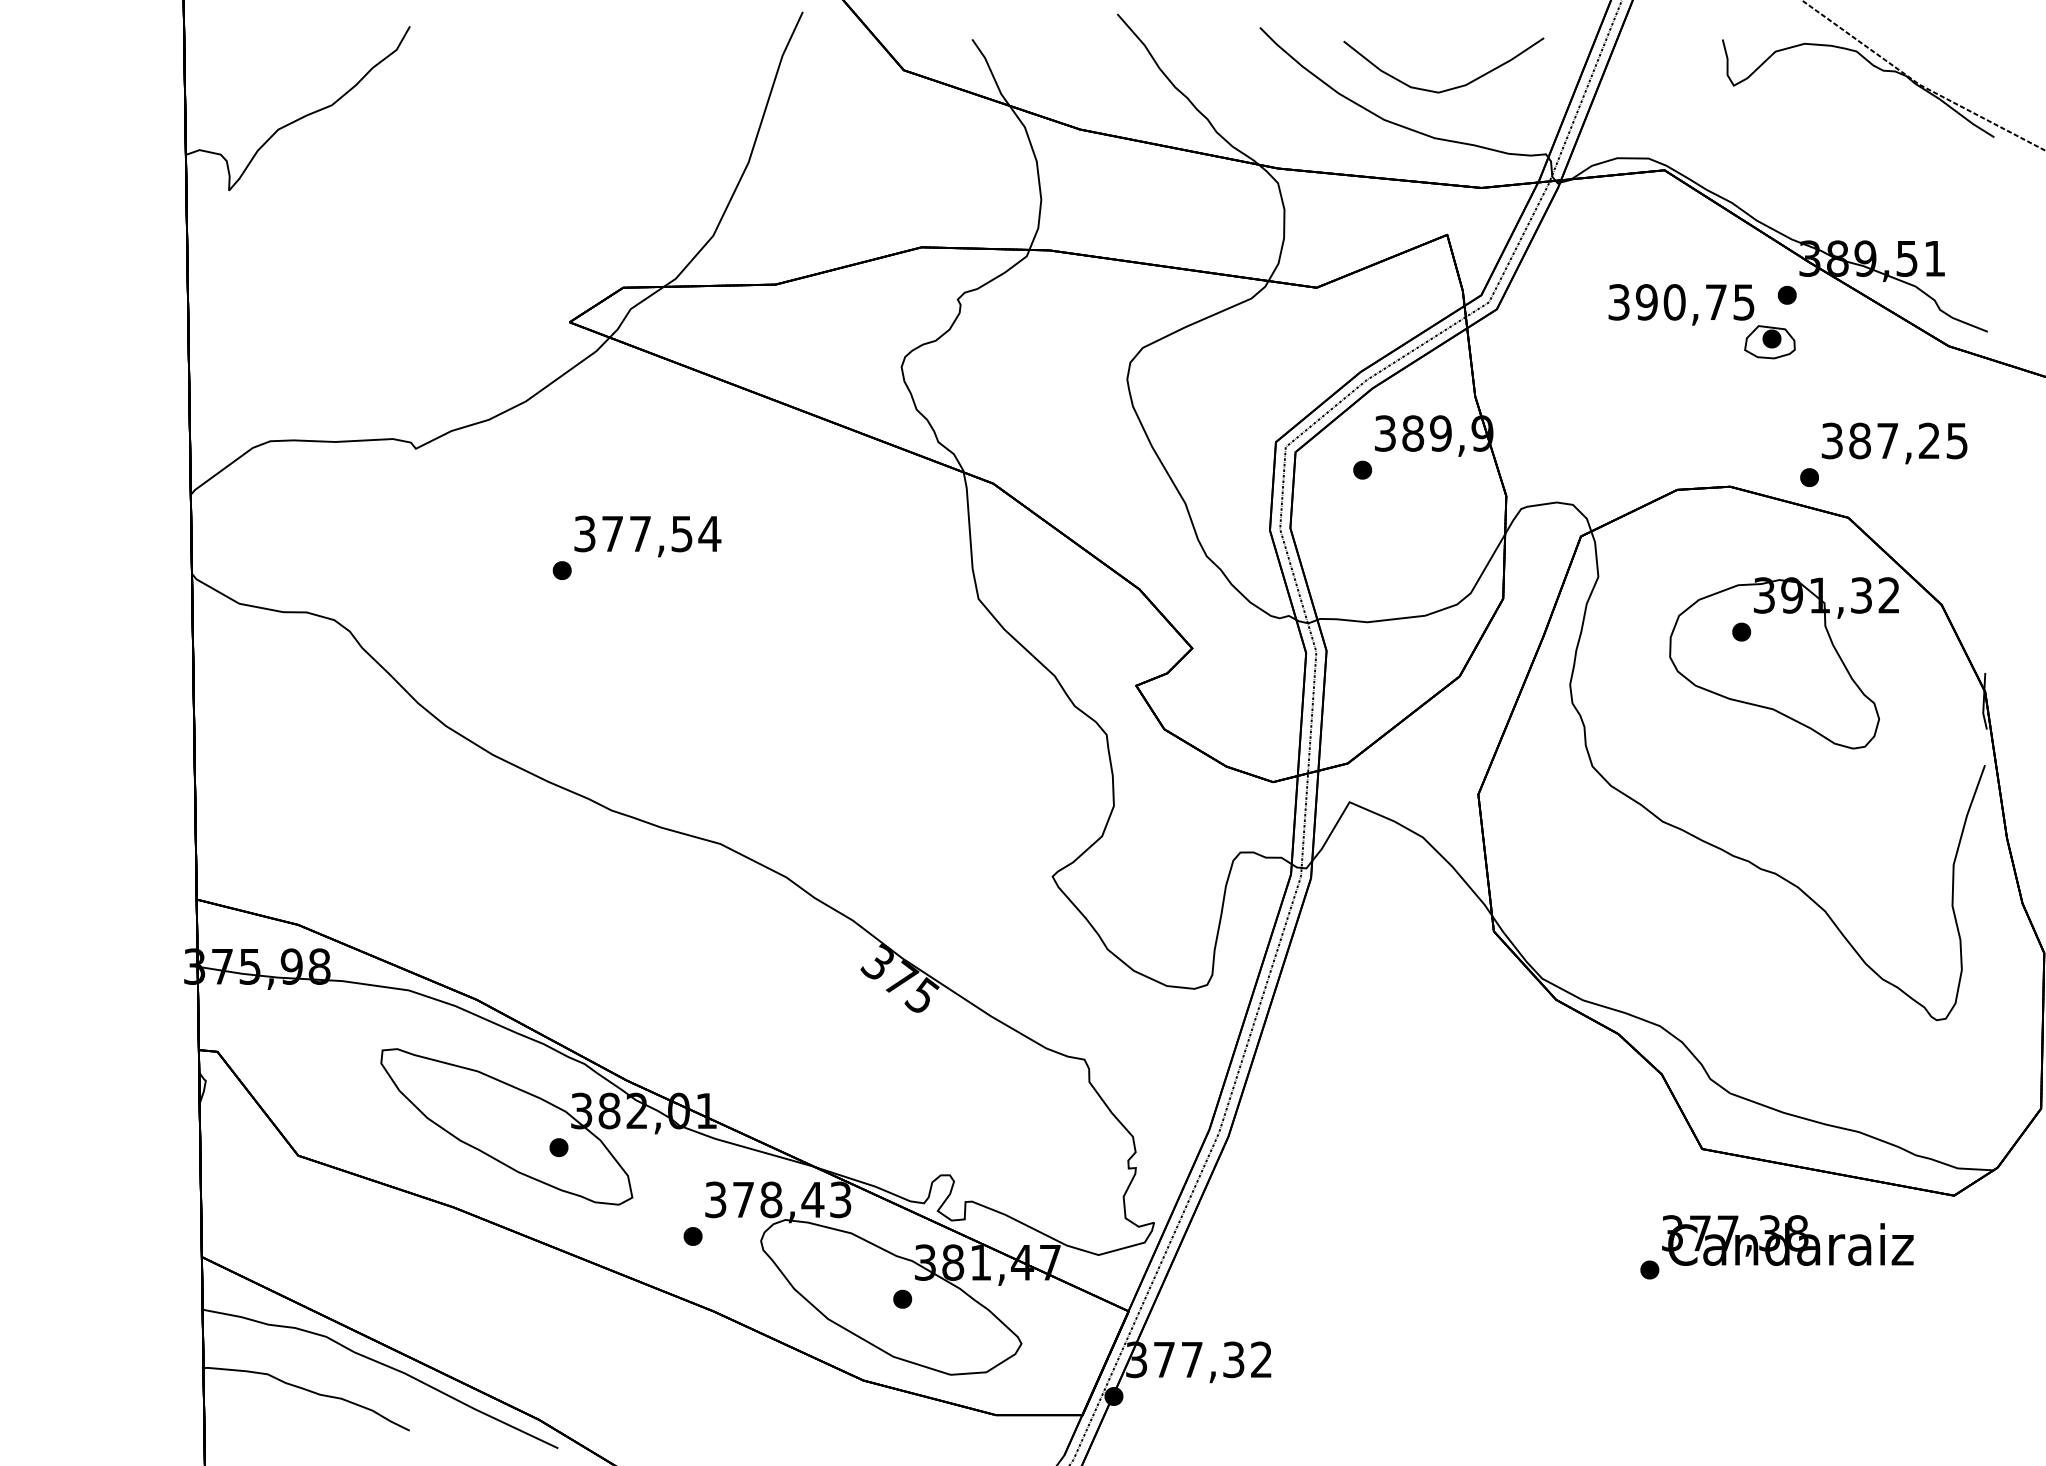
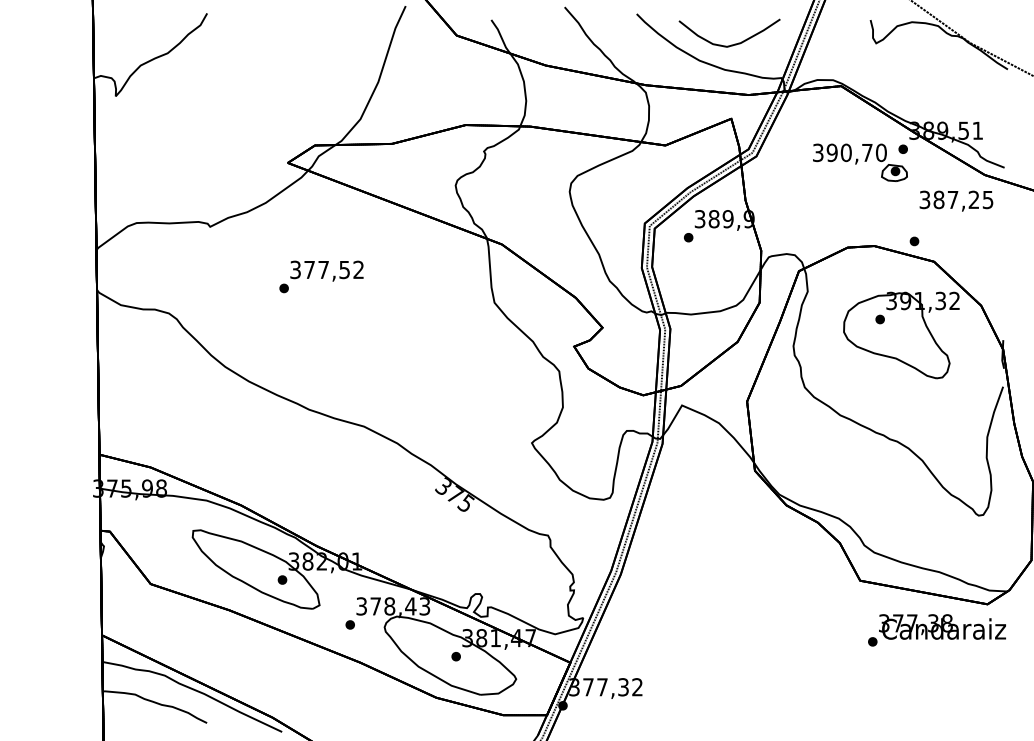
text: (1744, 301) -> (881, 152), 390,75 -> 390,70
text: (1894, 442) -> (956, 200), moved
text: (709, 533) -> (358, 269), 377,54 -> 377,52
text: (1775, 1247) -> (936, 630), moved

